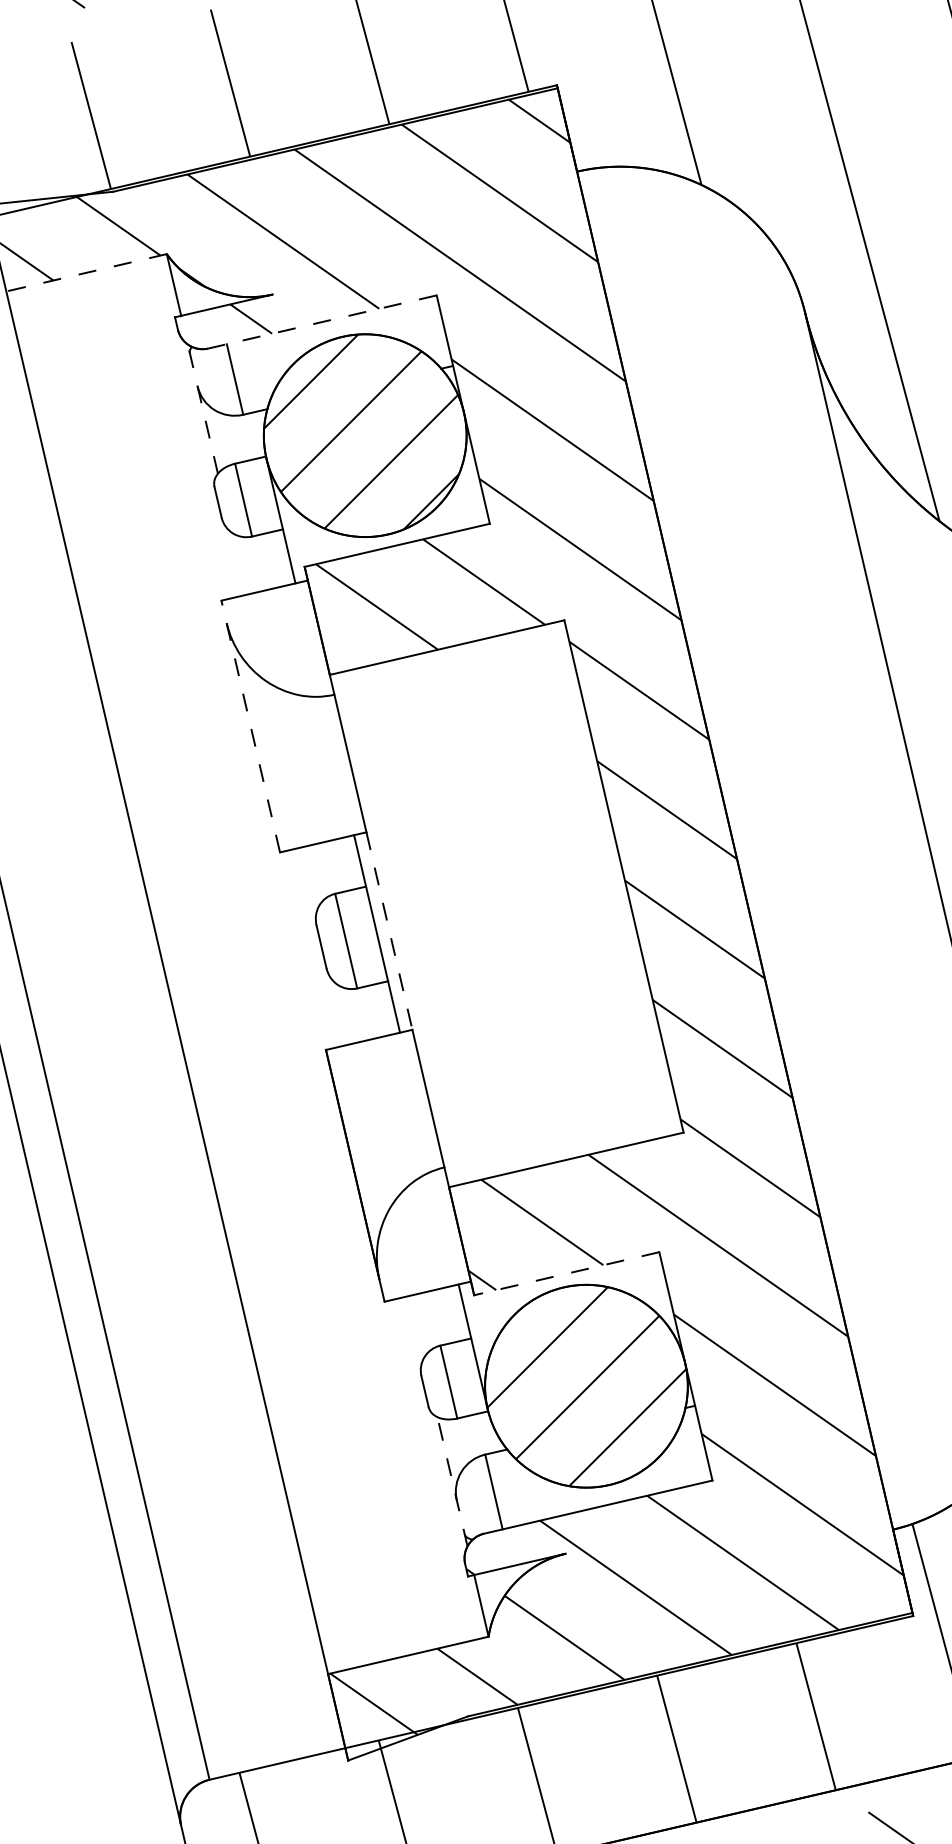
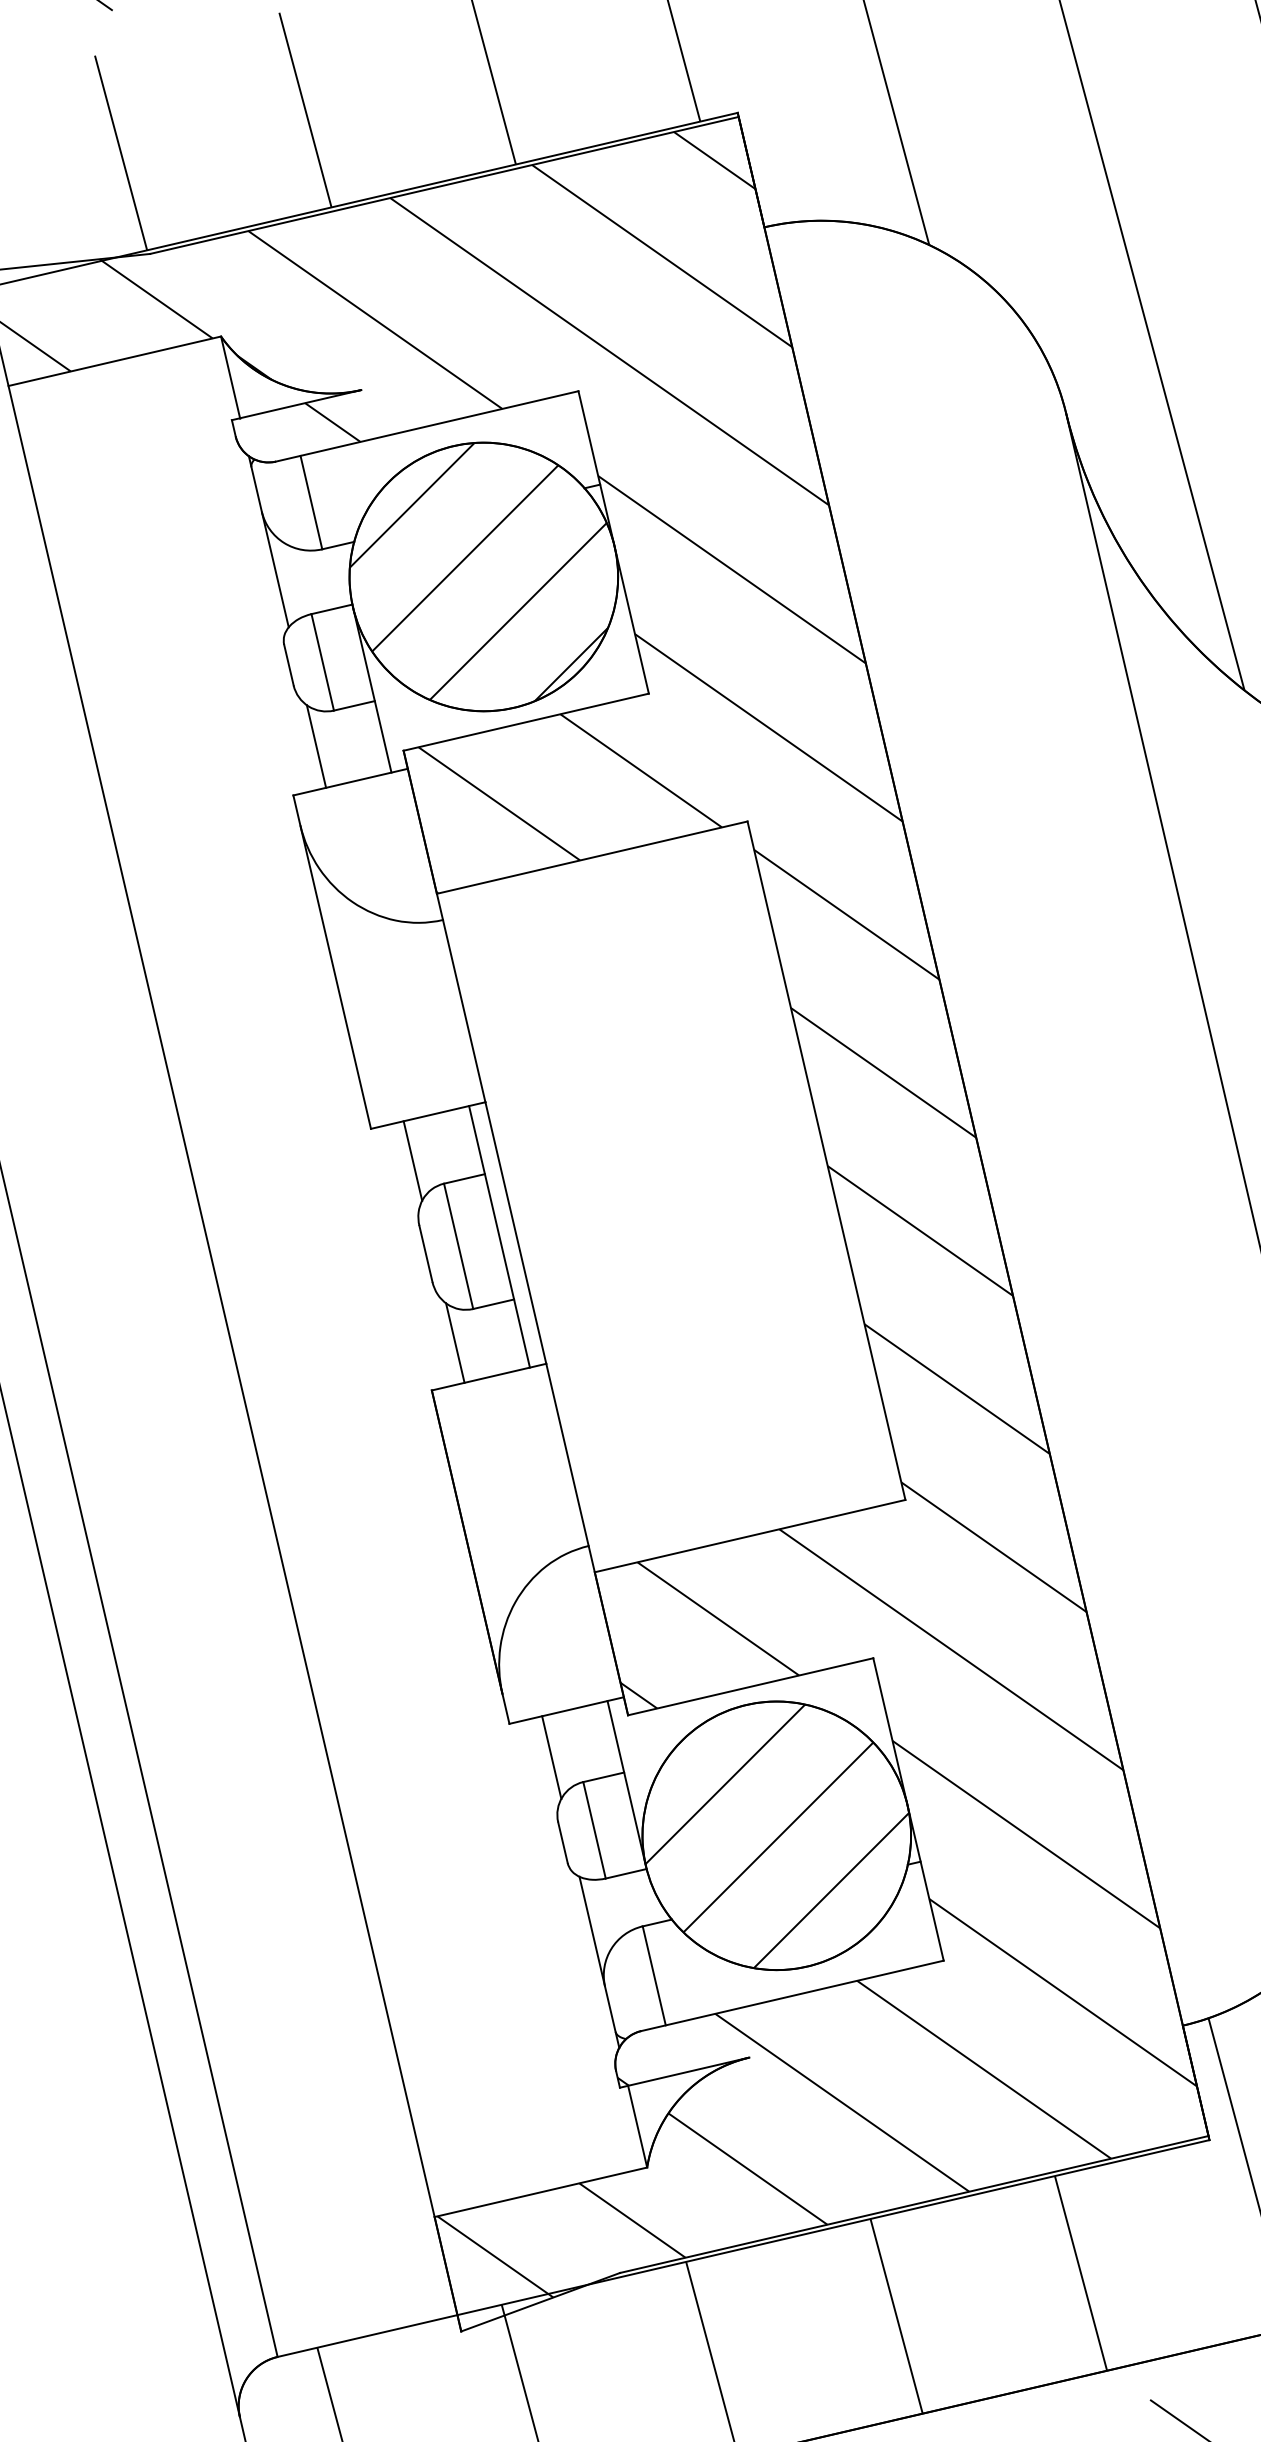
line: (86, 272) -> (114, 360), dashed -> solid
line: (322, 322) -> (427, 427), dashed -> solid
line: (202, 408) -> (268, 540), dashed -> solid
line: (238, 563) -> (315, 746), added
line: (250, 726) -> (331, 962), dashed -> solid
line: (311, 876) -> (412, 1160), added
line: (389, 931) -> (515, 1233), dashed -> solid
line: (343, 1014) -> (455, 1343), added
line: (566, 1273) -> (750, 1686), dashed -> solid
line: (416, 1326) -> (551, 1756), added
line: (452, 1481) -> (599, 1961), dashed -> solid

